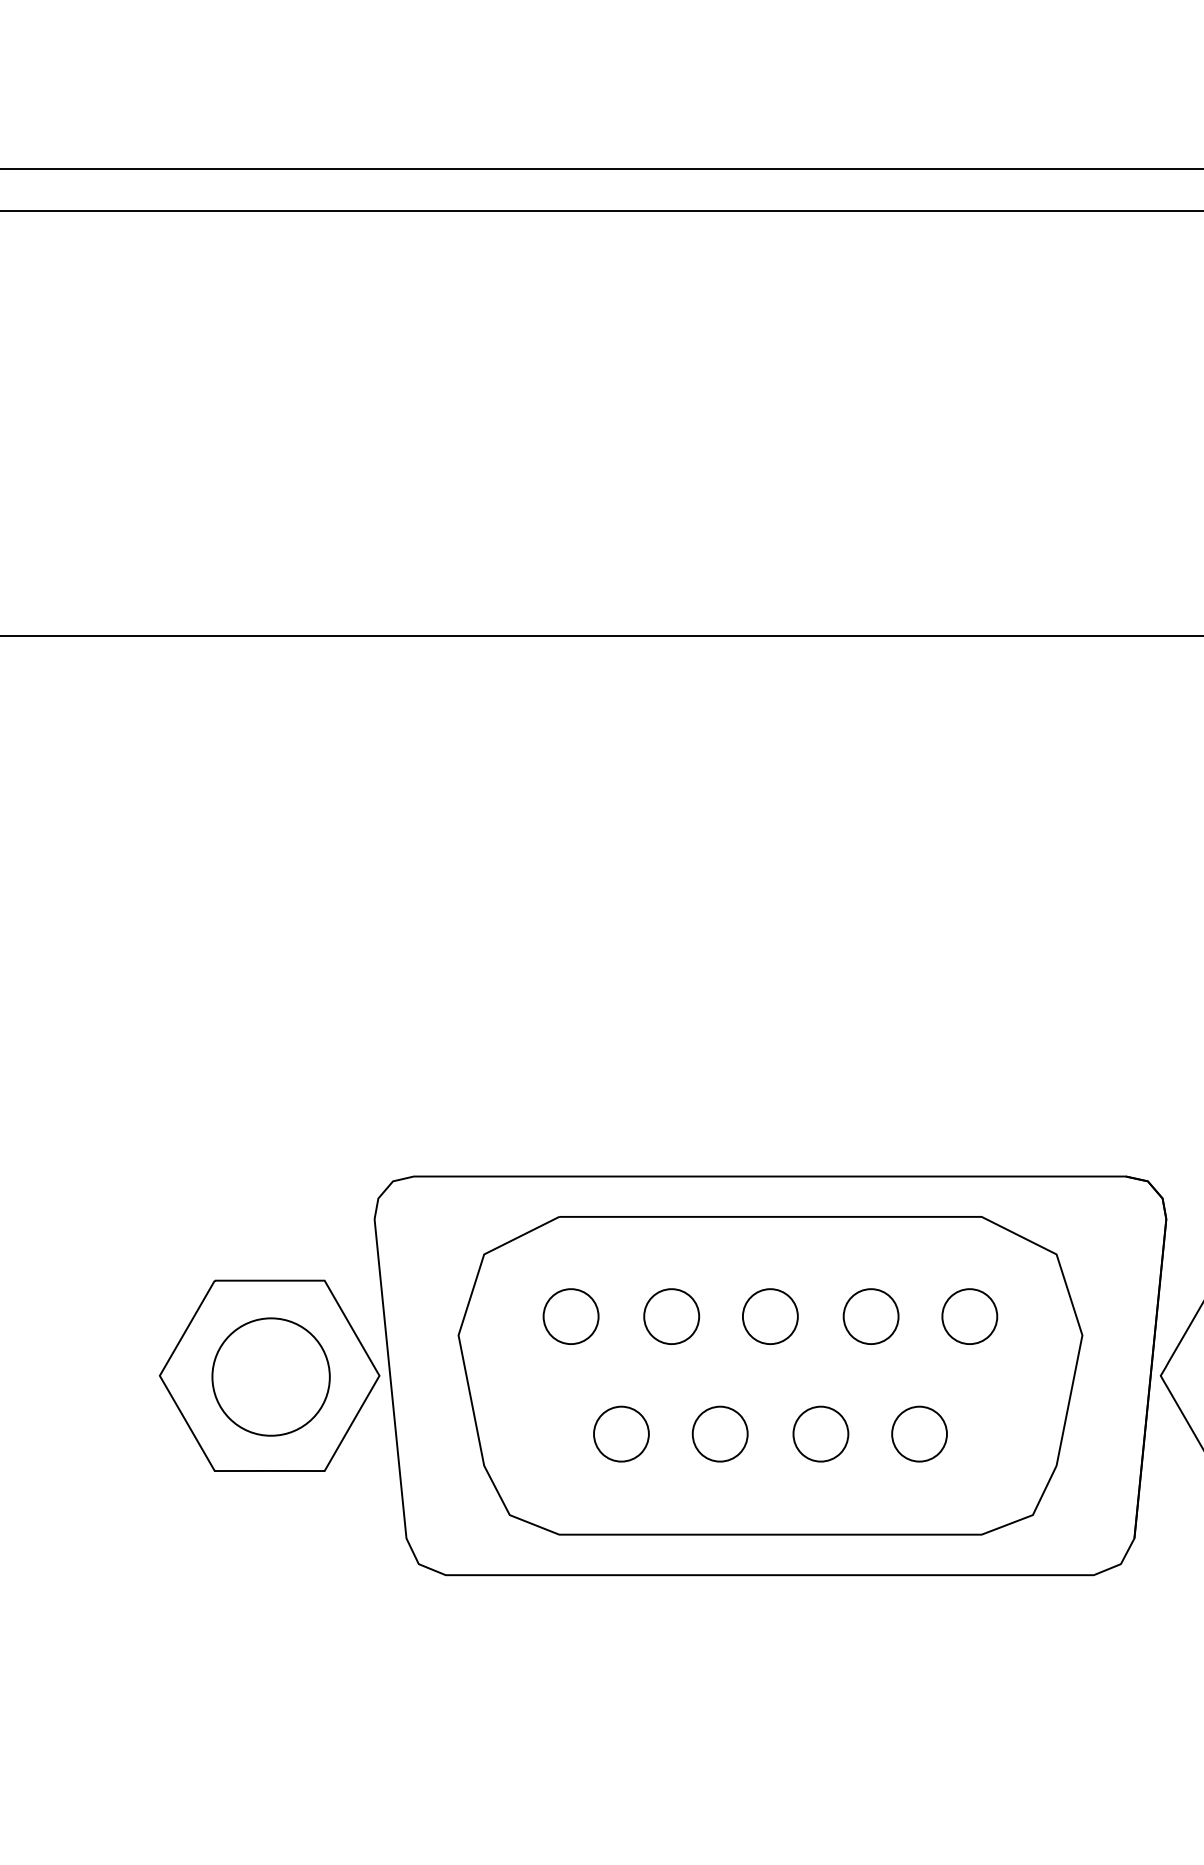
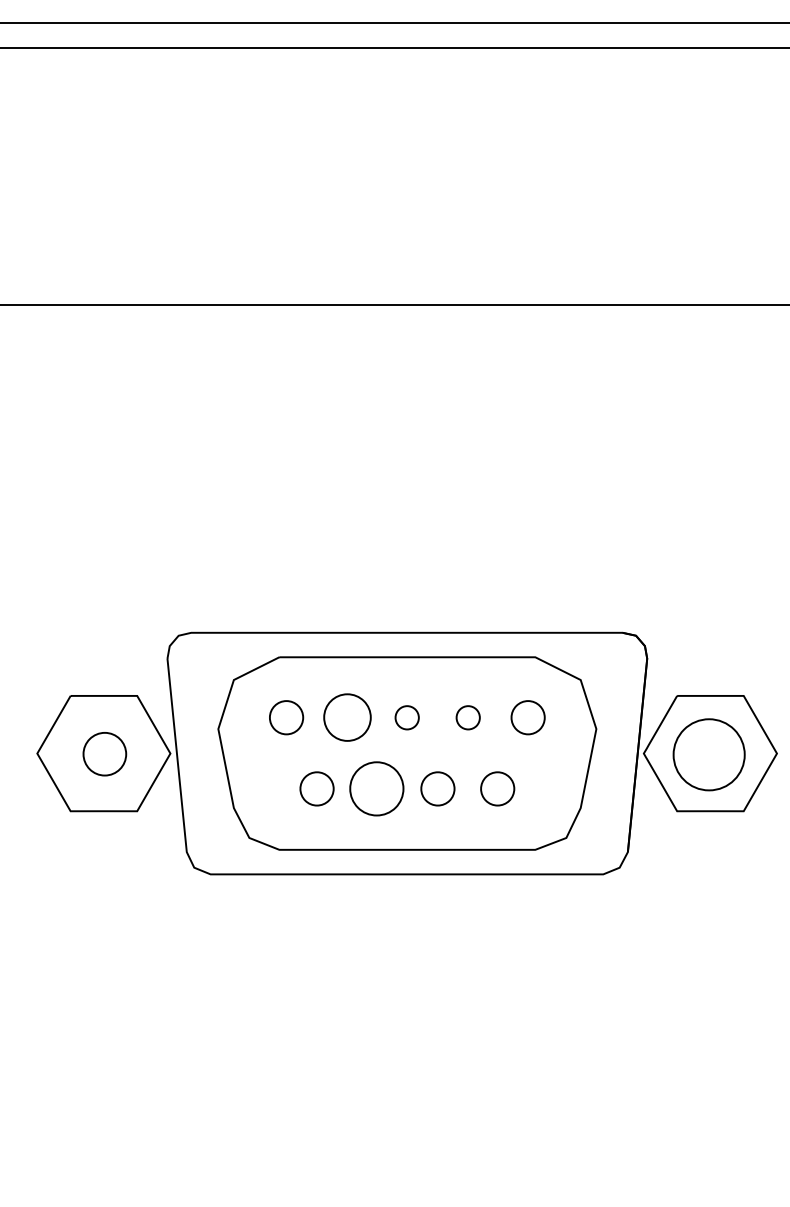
part: (671, 1316) -> (347, 717), size x1.4
part: (769, 1316) -> (406, 717), size x0.7
part: (869, 1316) -> (467, 717), size x0.7
part: (270, 1375) -> (104, 753), size x0.6
part: (719, 1433) -> (376, 788), size x1.6

